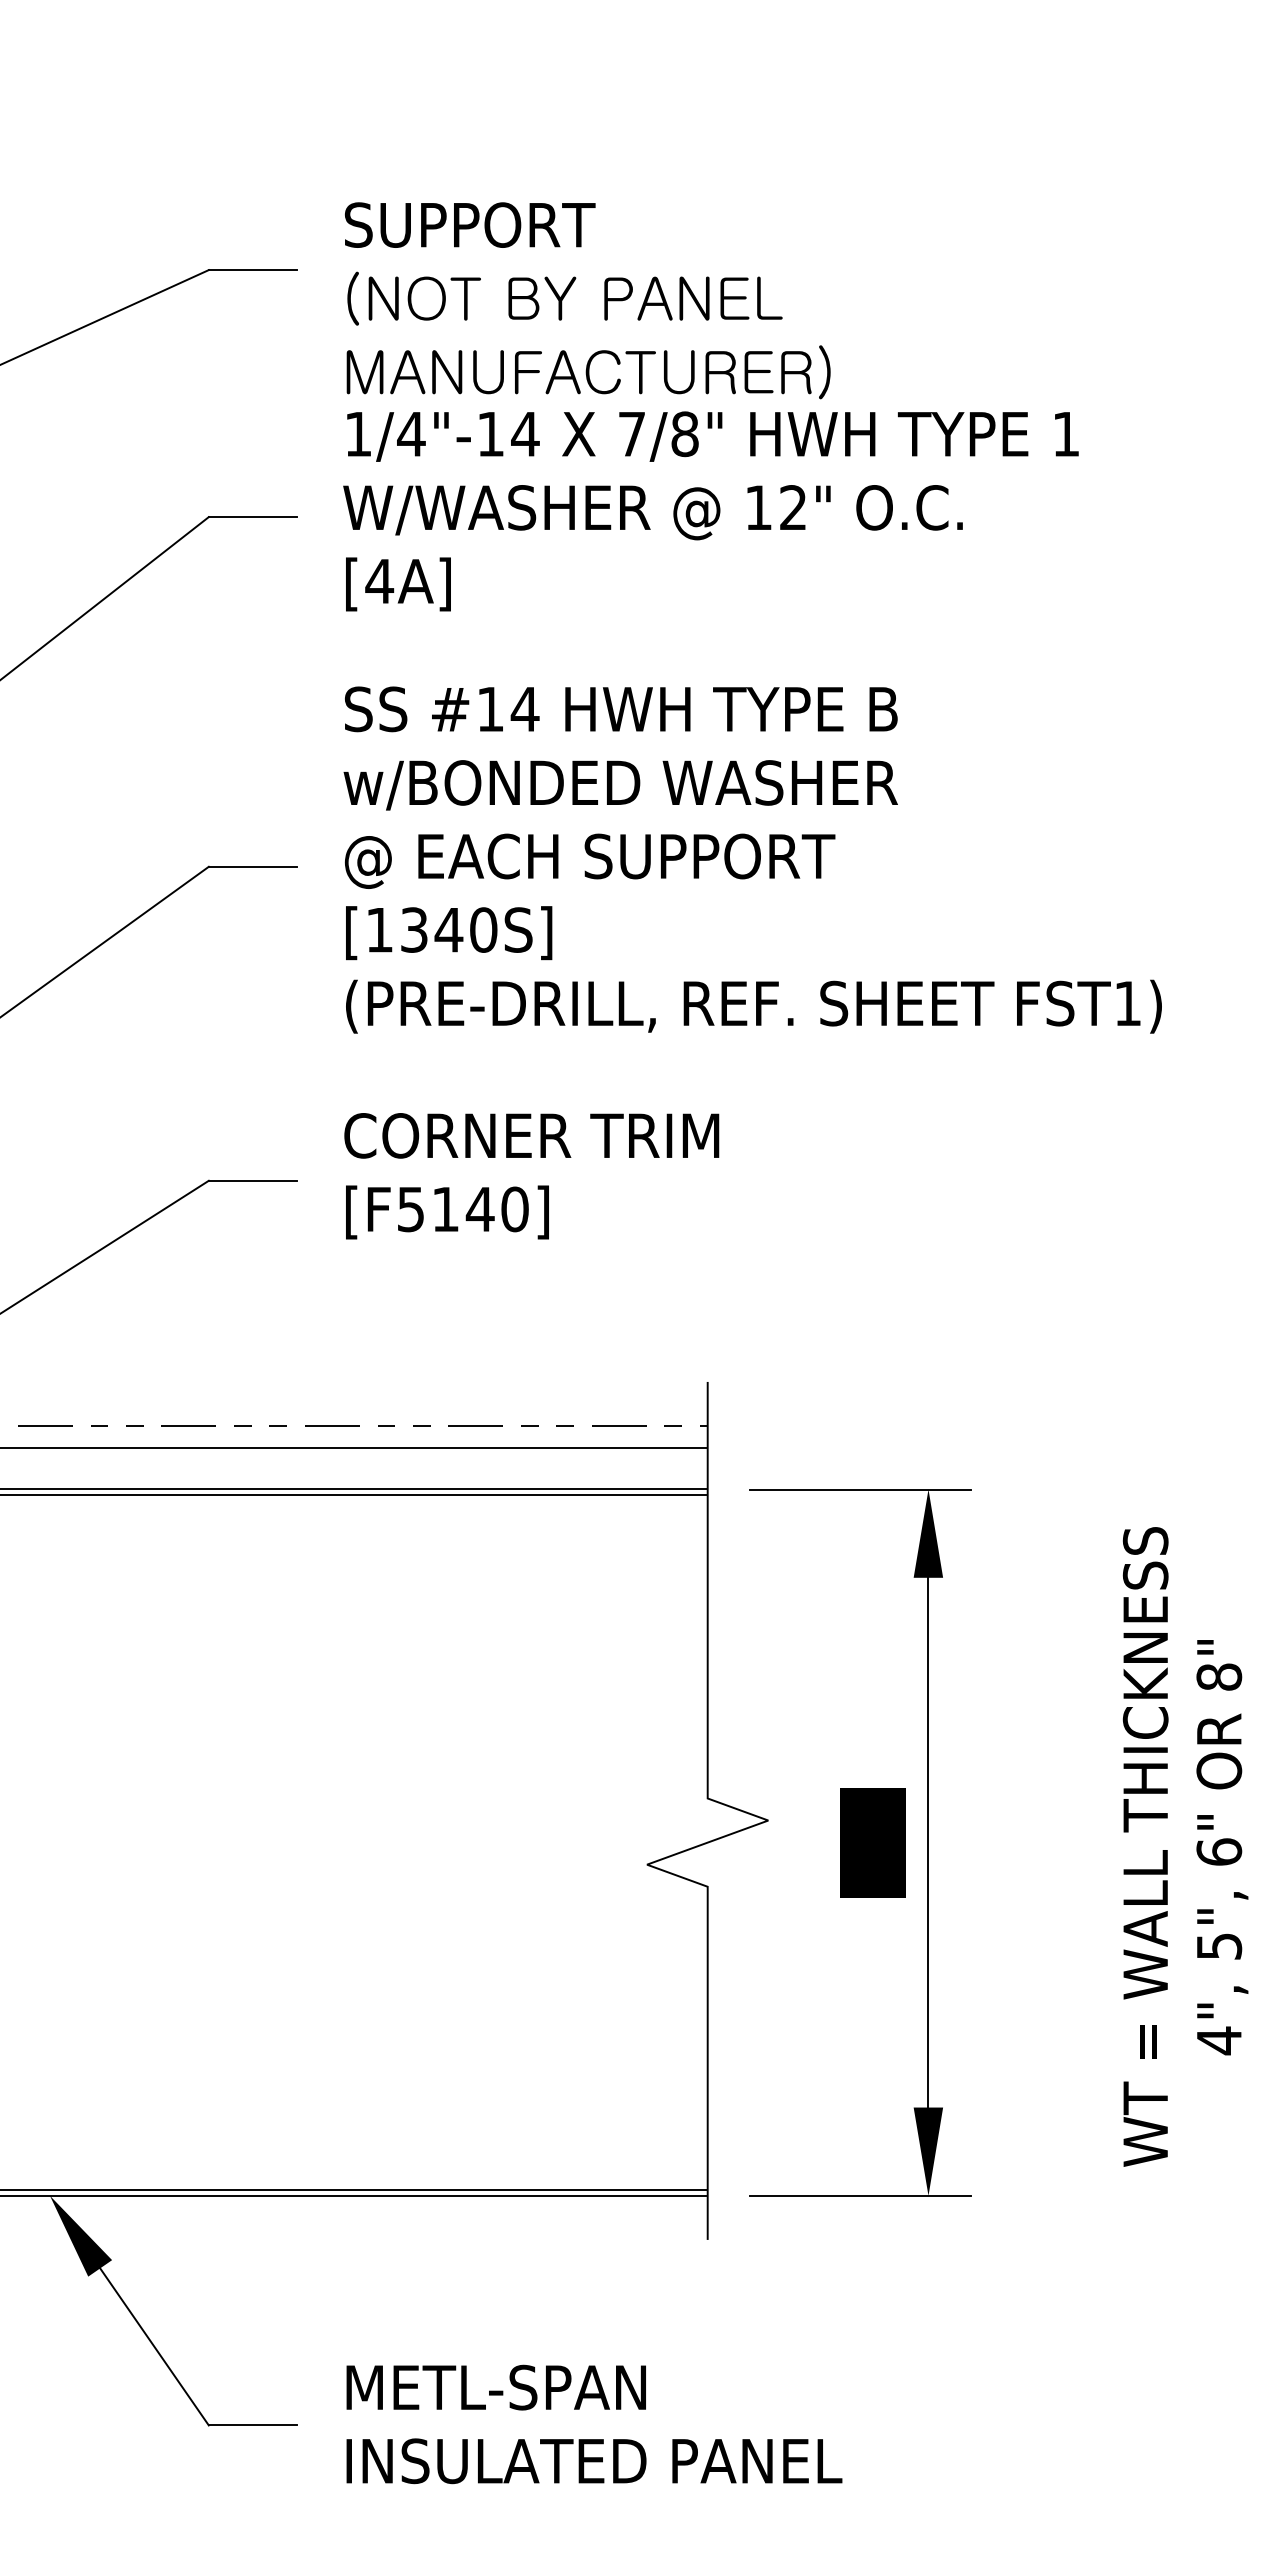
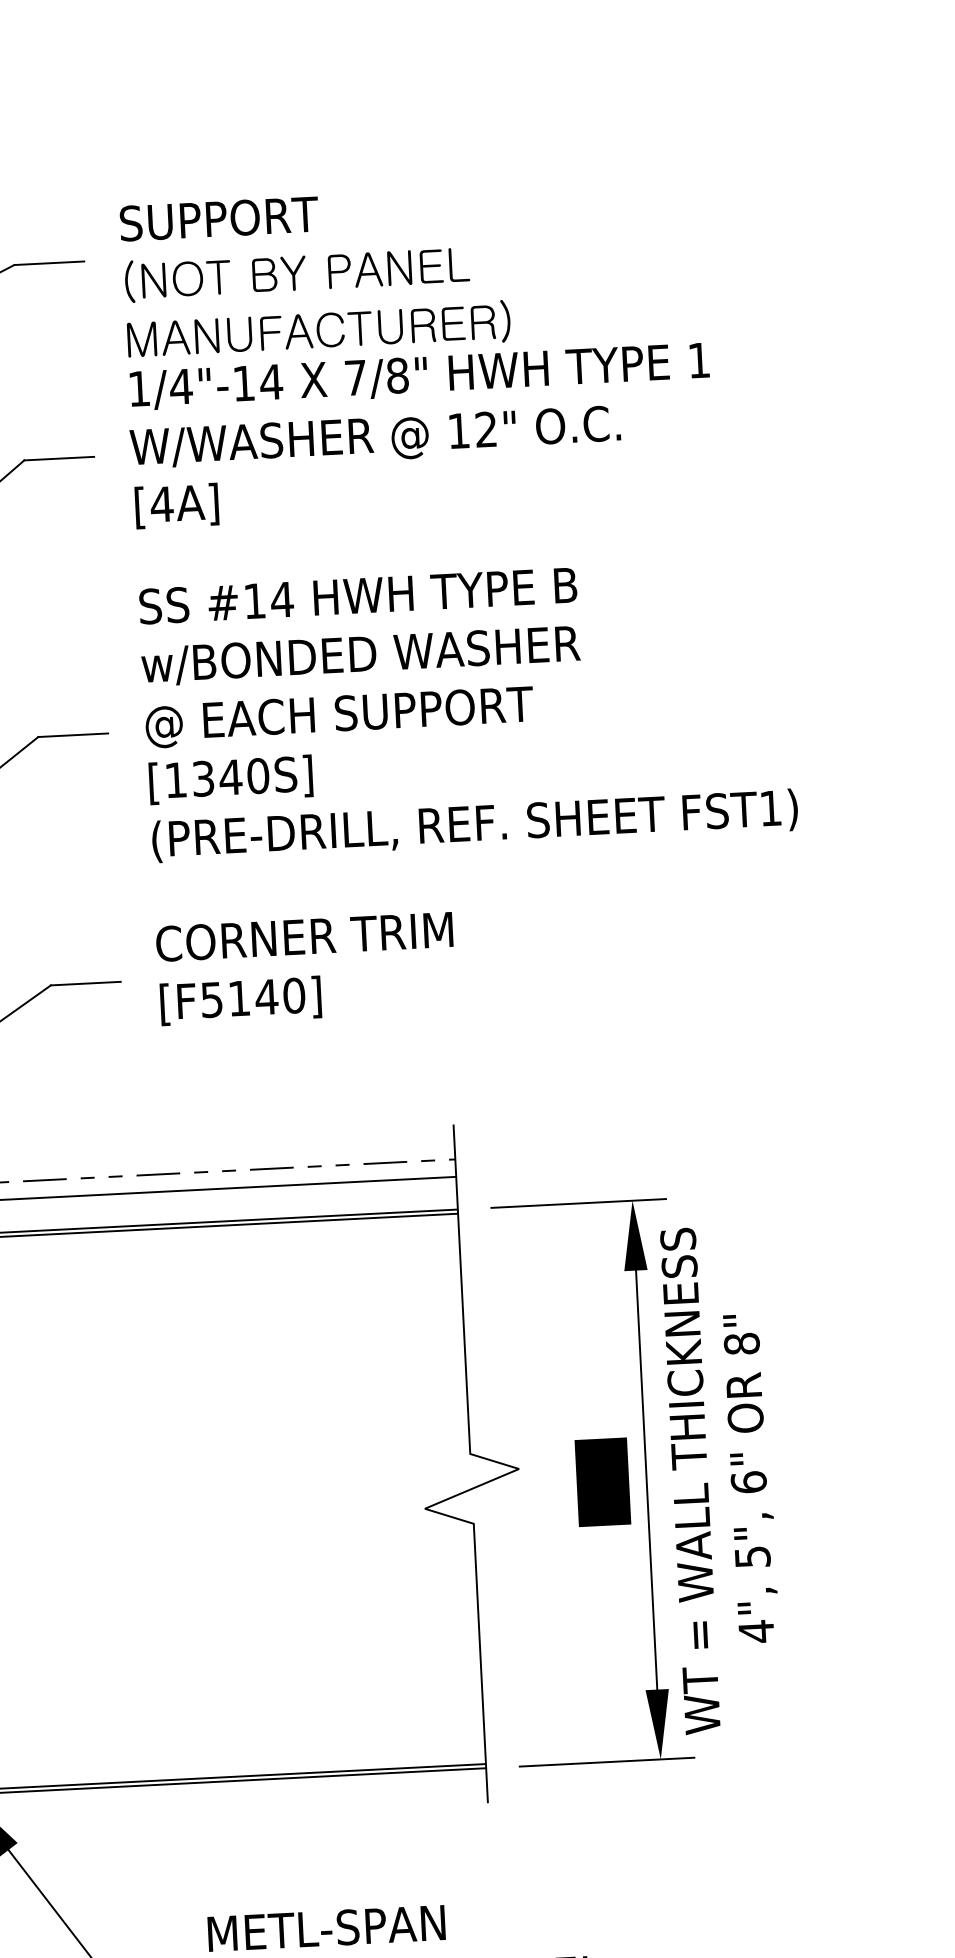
text: (1185, 1846) -> (721, 1479), moved

